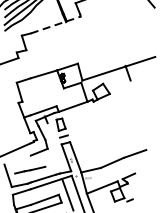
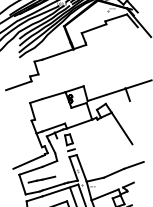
line: (55, 25) -> (64, 52), dashed -> solid
line: (120, 111) -> (121, 128), added
line: (17, 159) -> (30, 170), added

